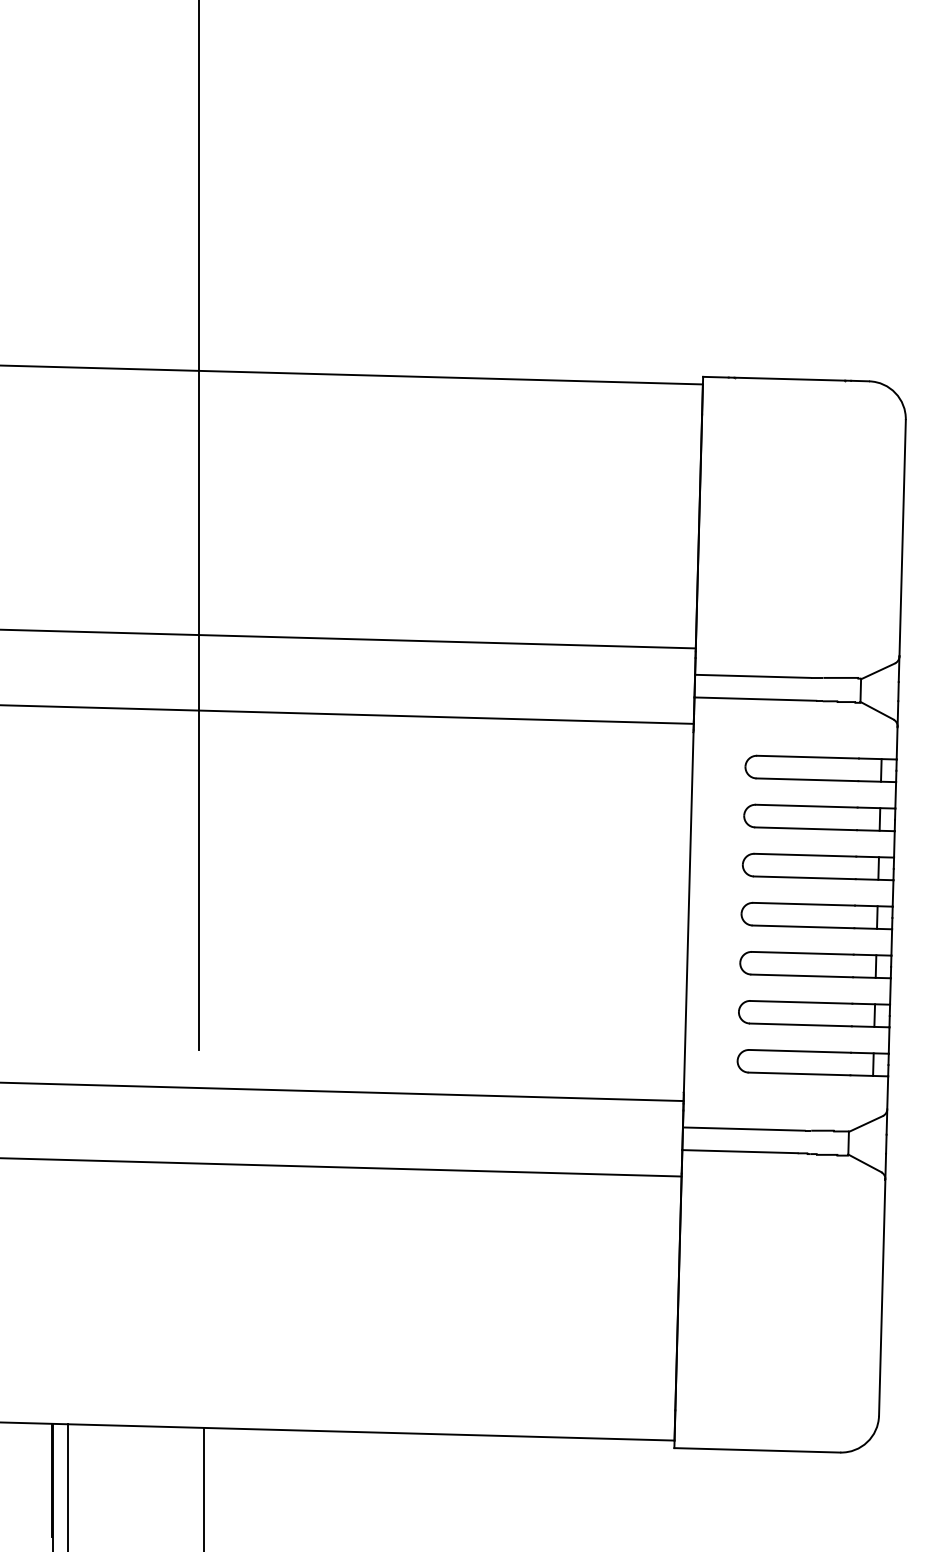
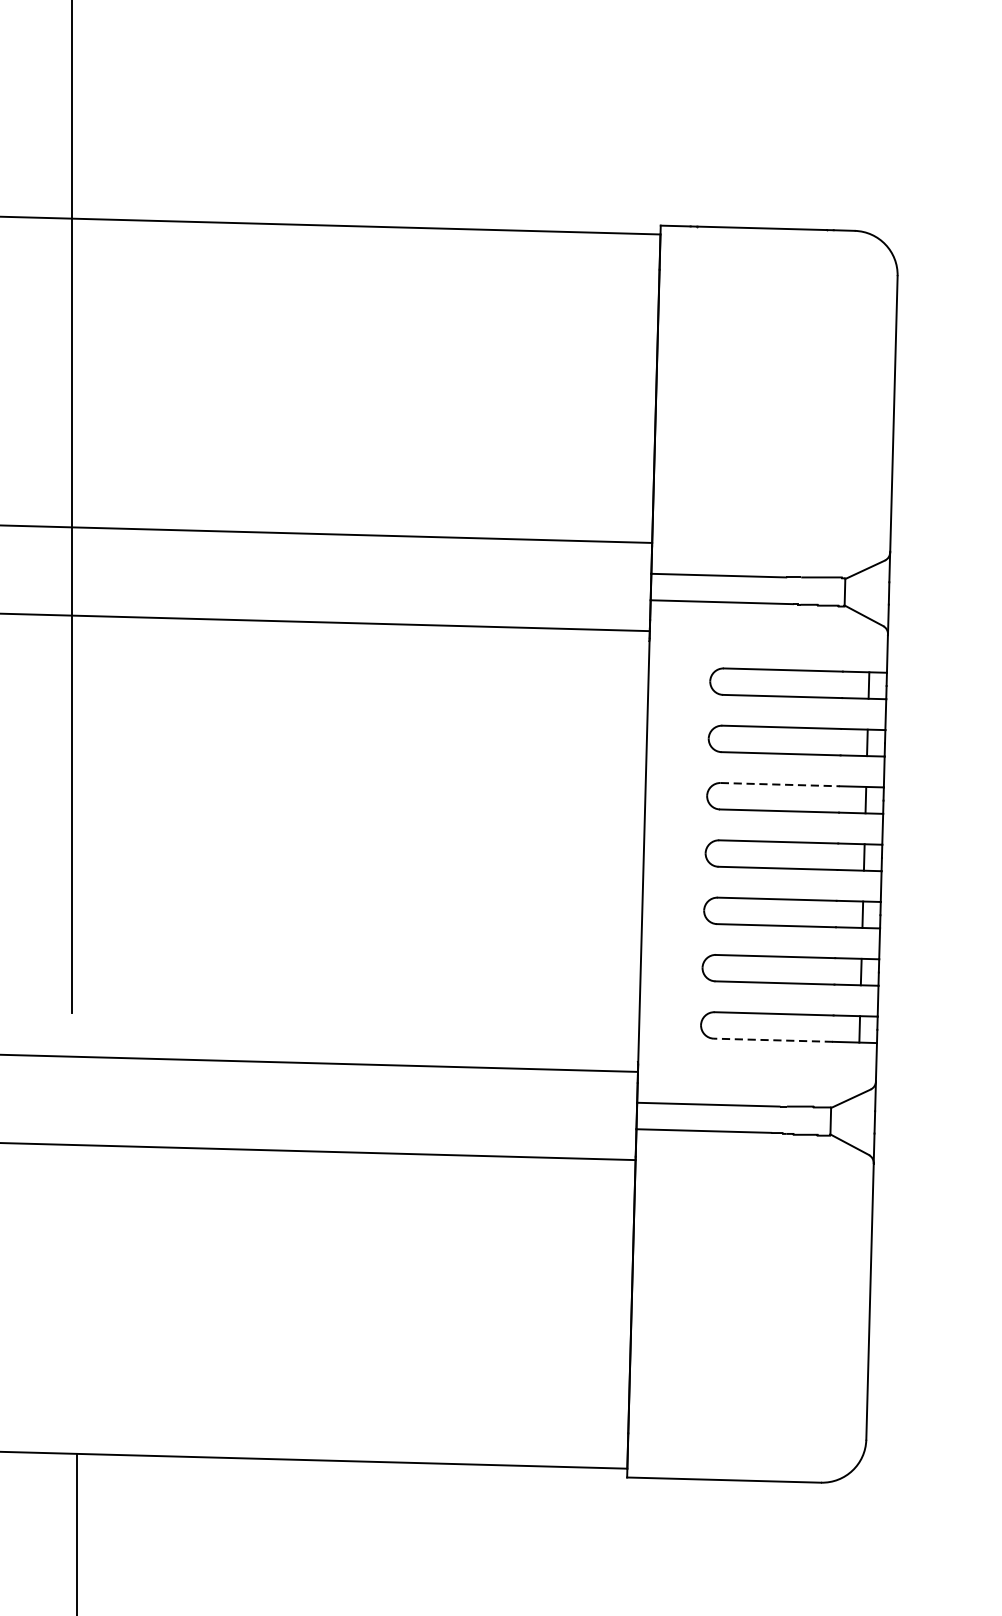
line: (805, 855) -> (780, 784), solid -> dashed
line: (799, 1073) -> (773, 1039), solid -> dashed

